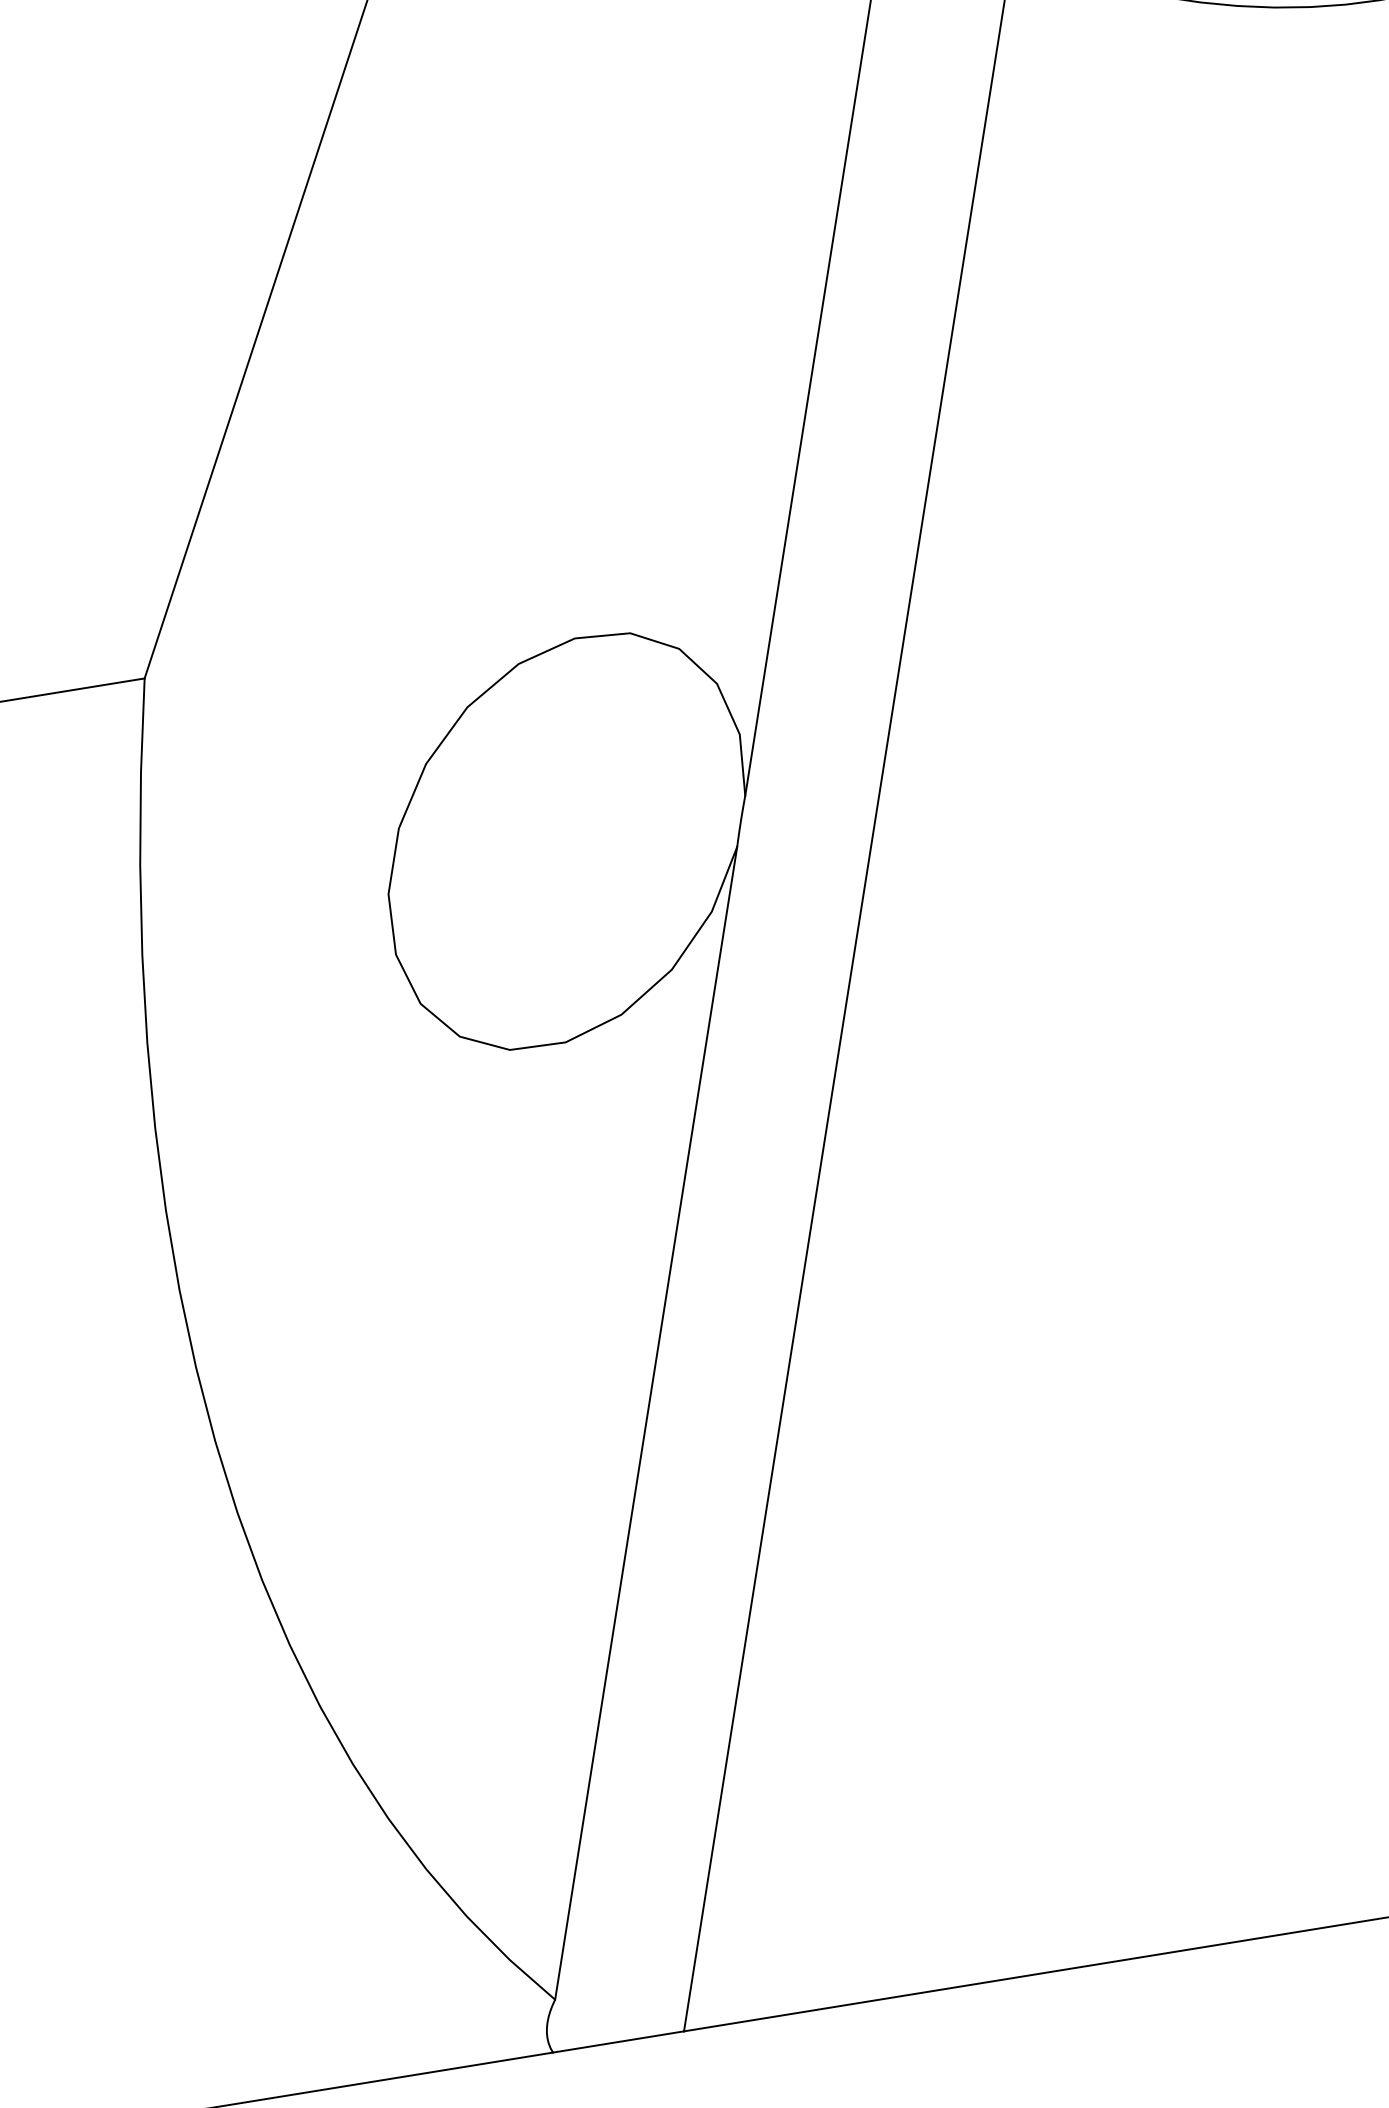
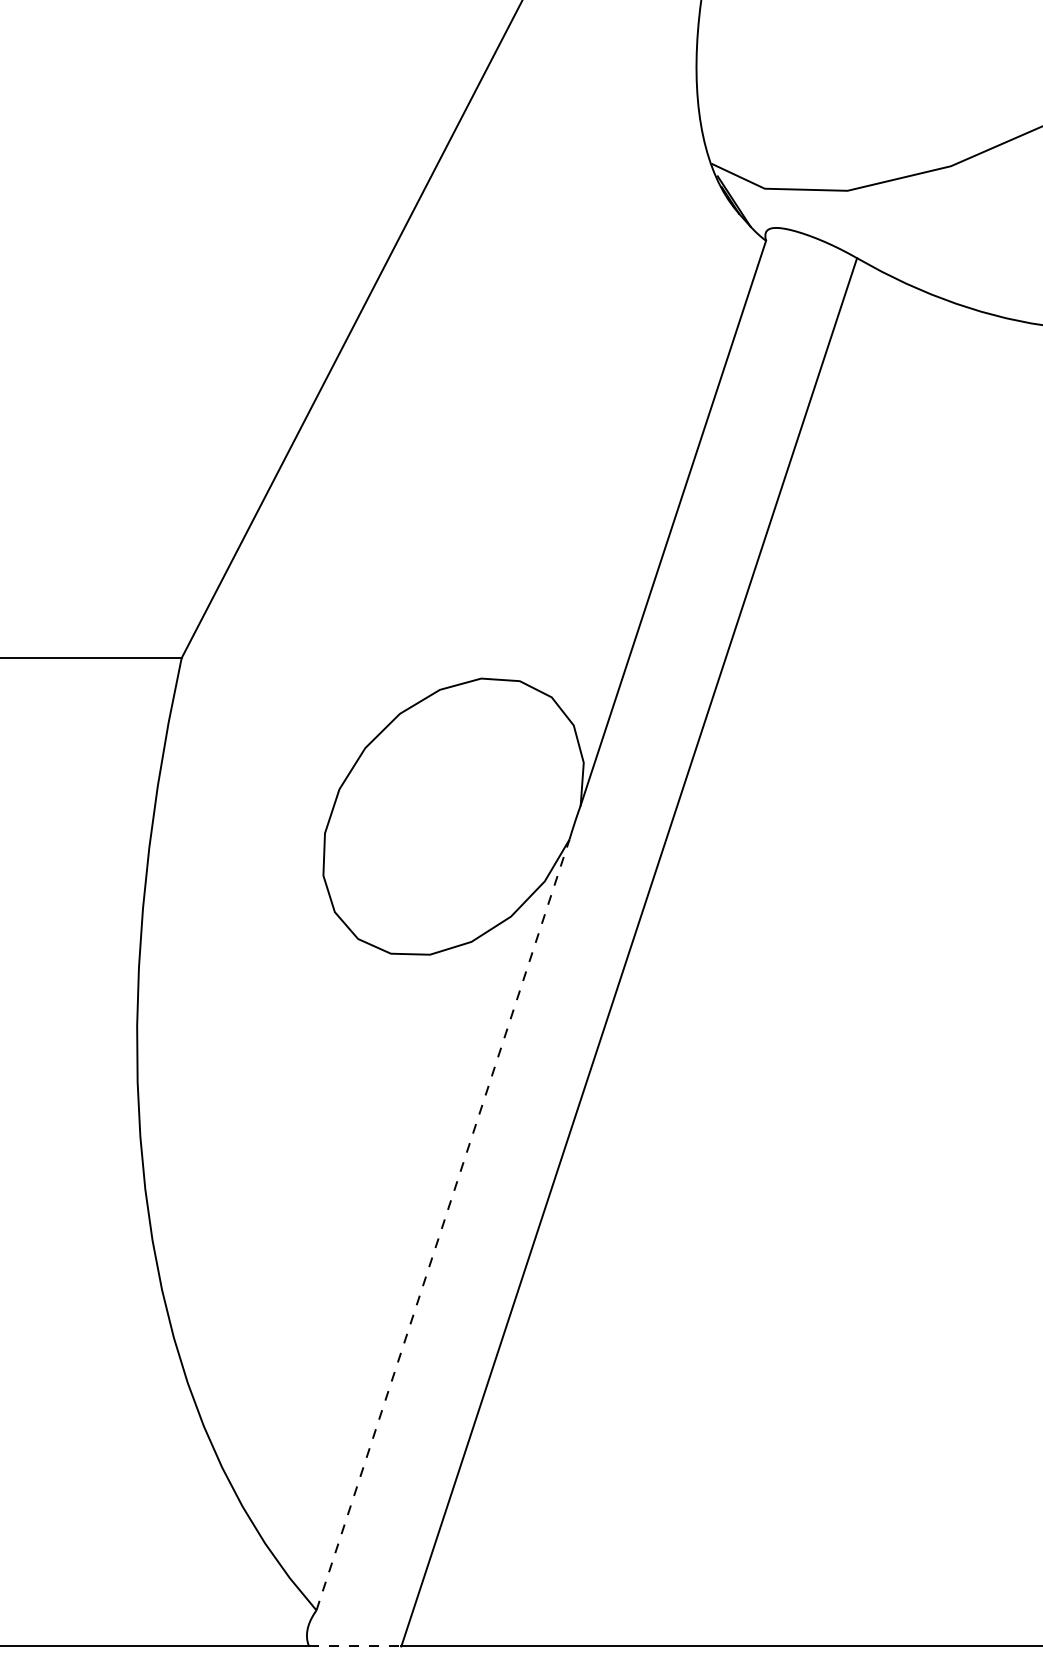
line: (647, 1423) -> (443, 1225), solid -> dashed
line: (618, 2042) -> (355, 1646), solid -> dashed

